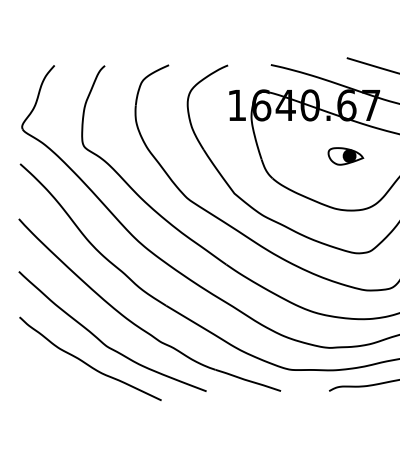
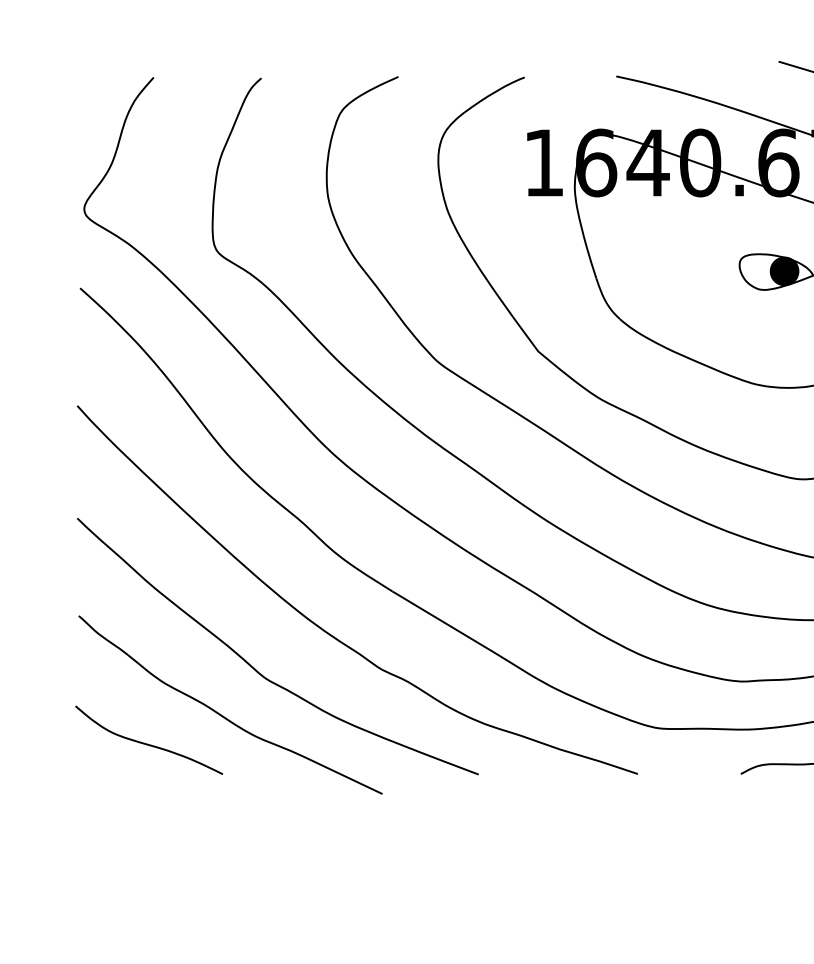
curve: (52, 376) -> (149, 742), added

